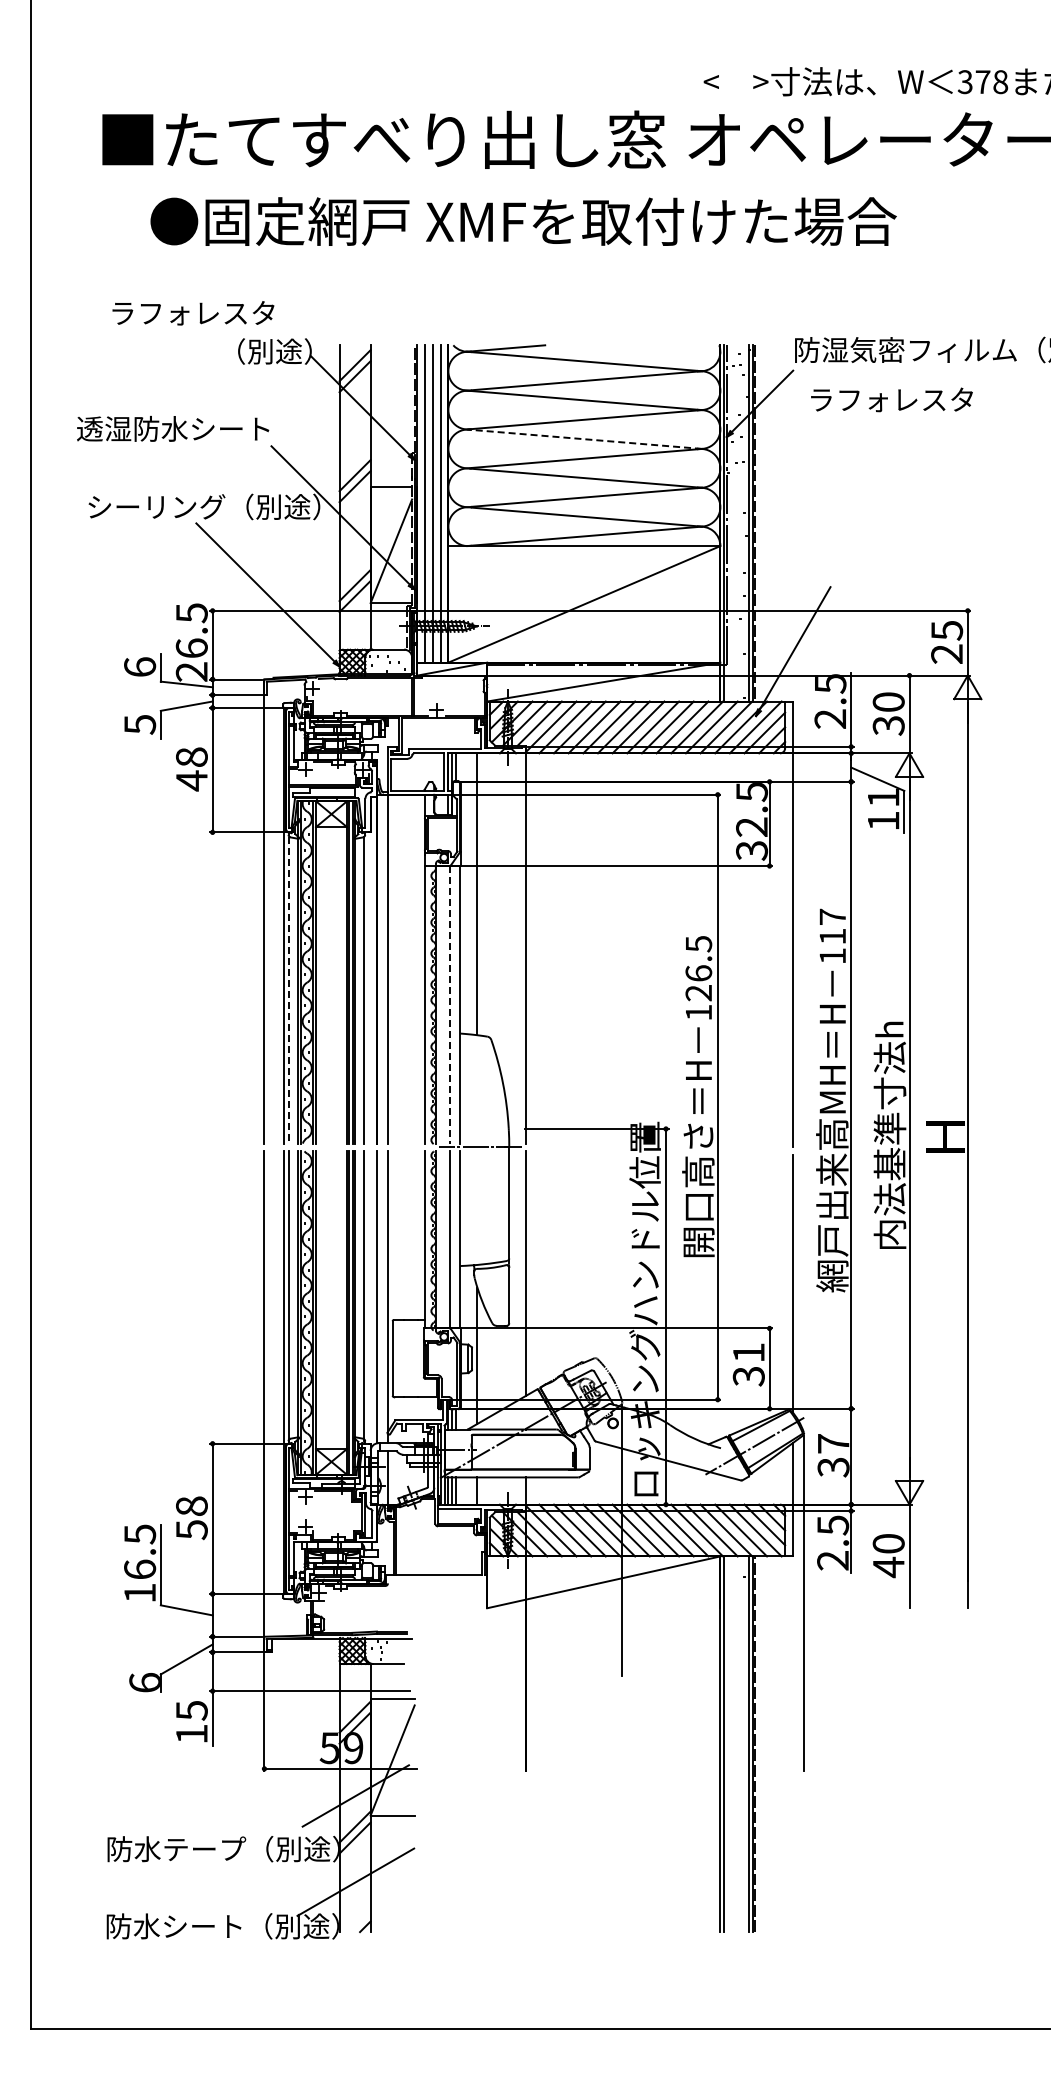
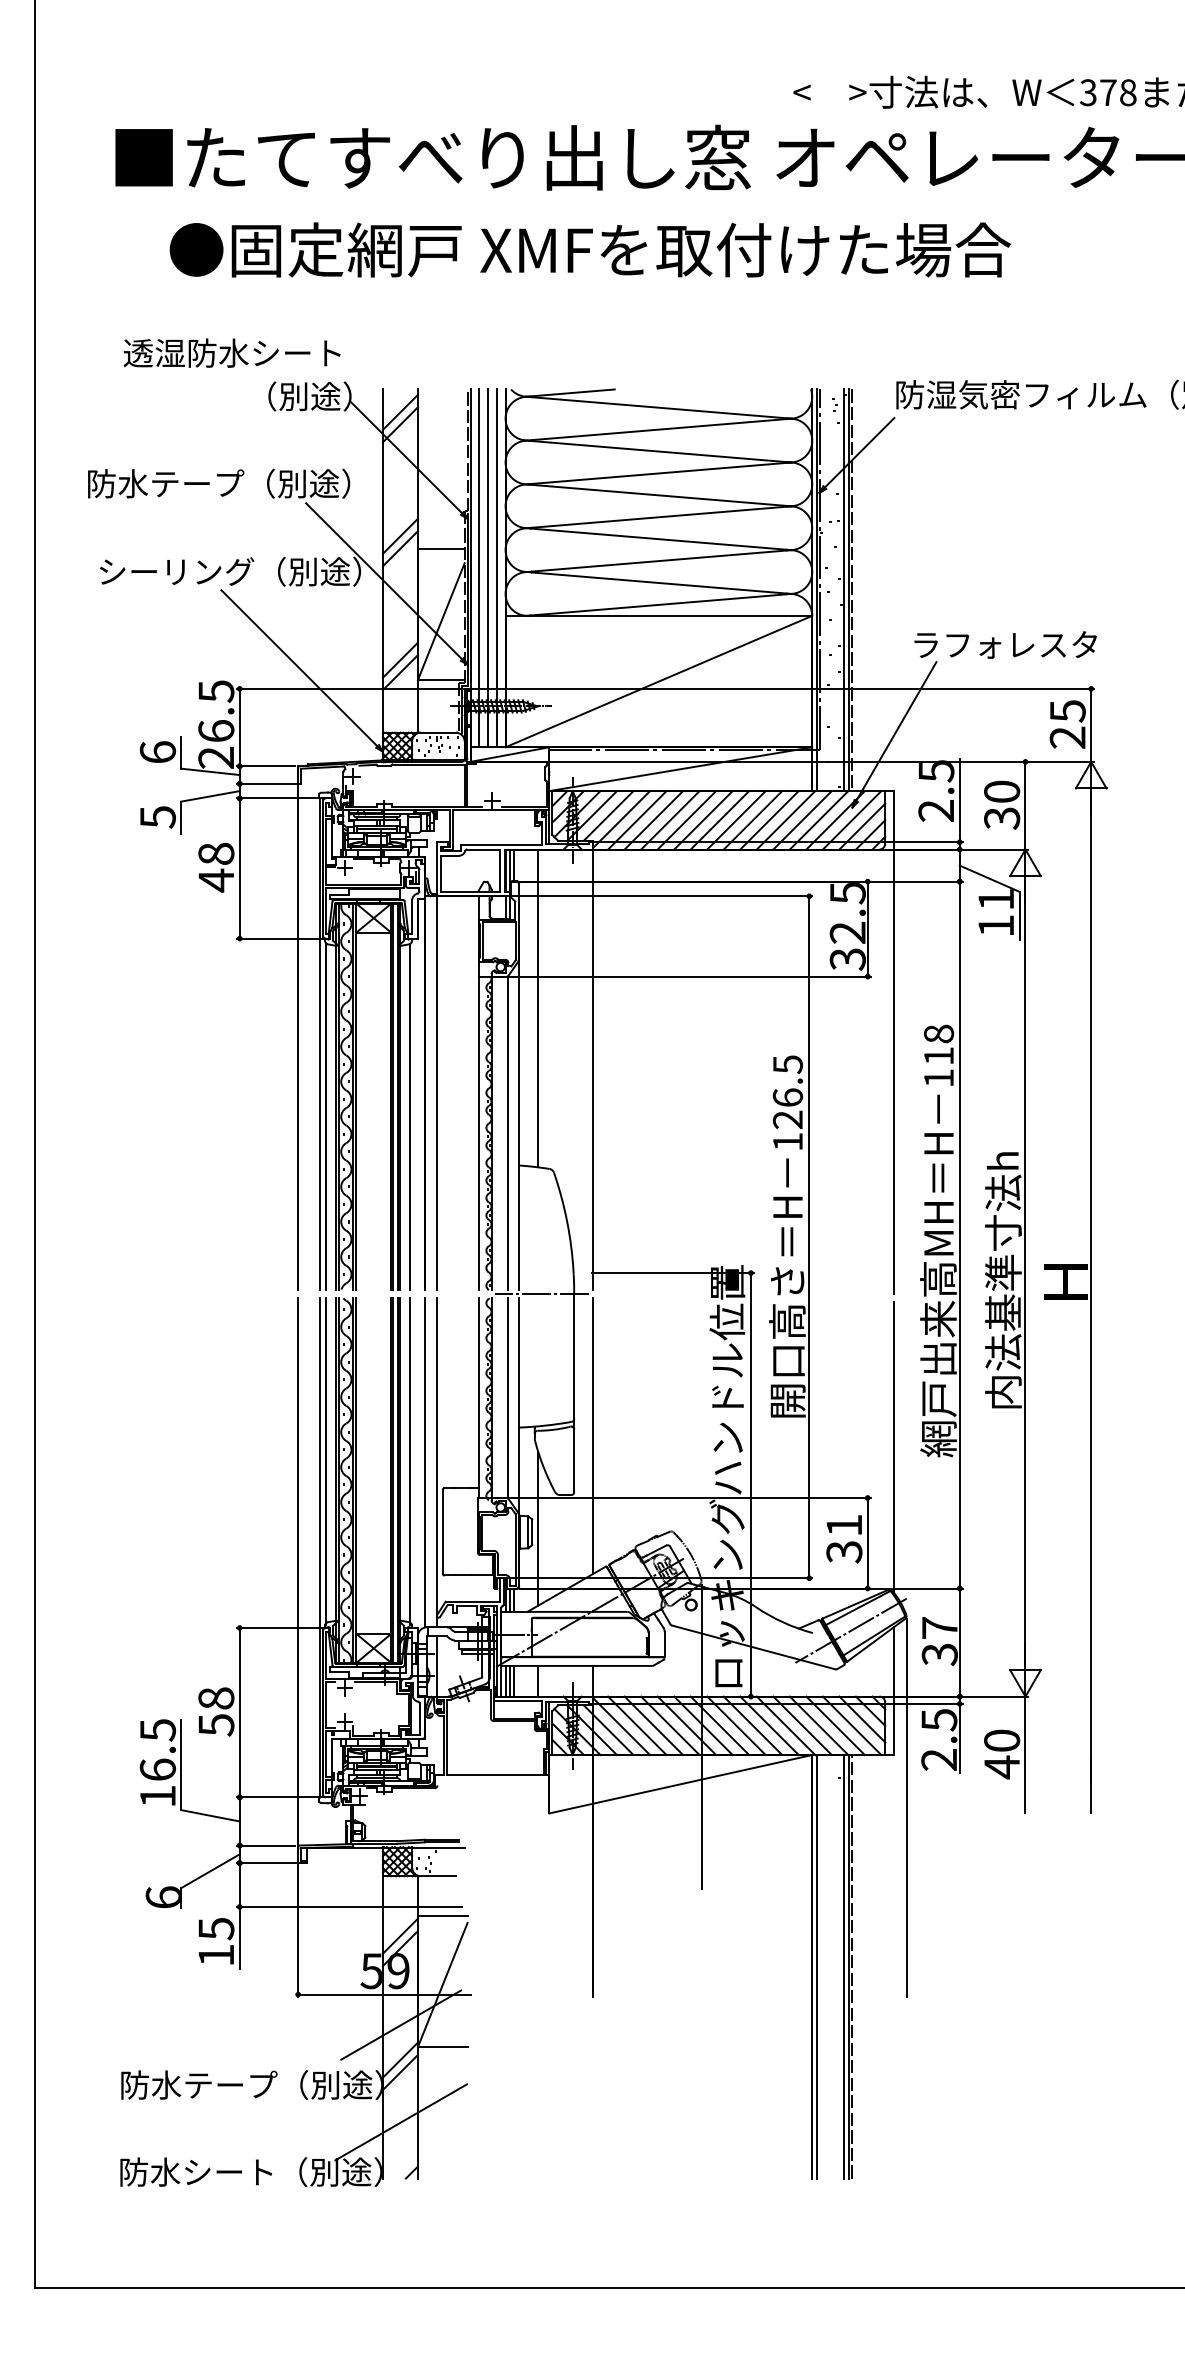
text: (205, 313) -> (231, 353), ラフォレスタ -> 透湿防水シート
text: (891, 399) -> (1005, 644), moved
text: (193, 428) -> (218, 483), 透湿防水シート -> 防水テープ（別途）
line: (584, 439) -> (659, 495), dashed -> solid
text: (832, 916) -> (938, 1033), 117 -> 118
line: (289, 990) -> (326, 1116), dashed -> solid
line: (450, 1004) -> (507, 1132), dashed -> solid

